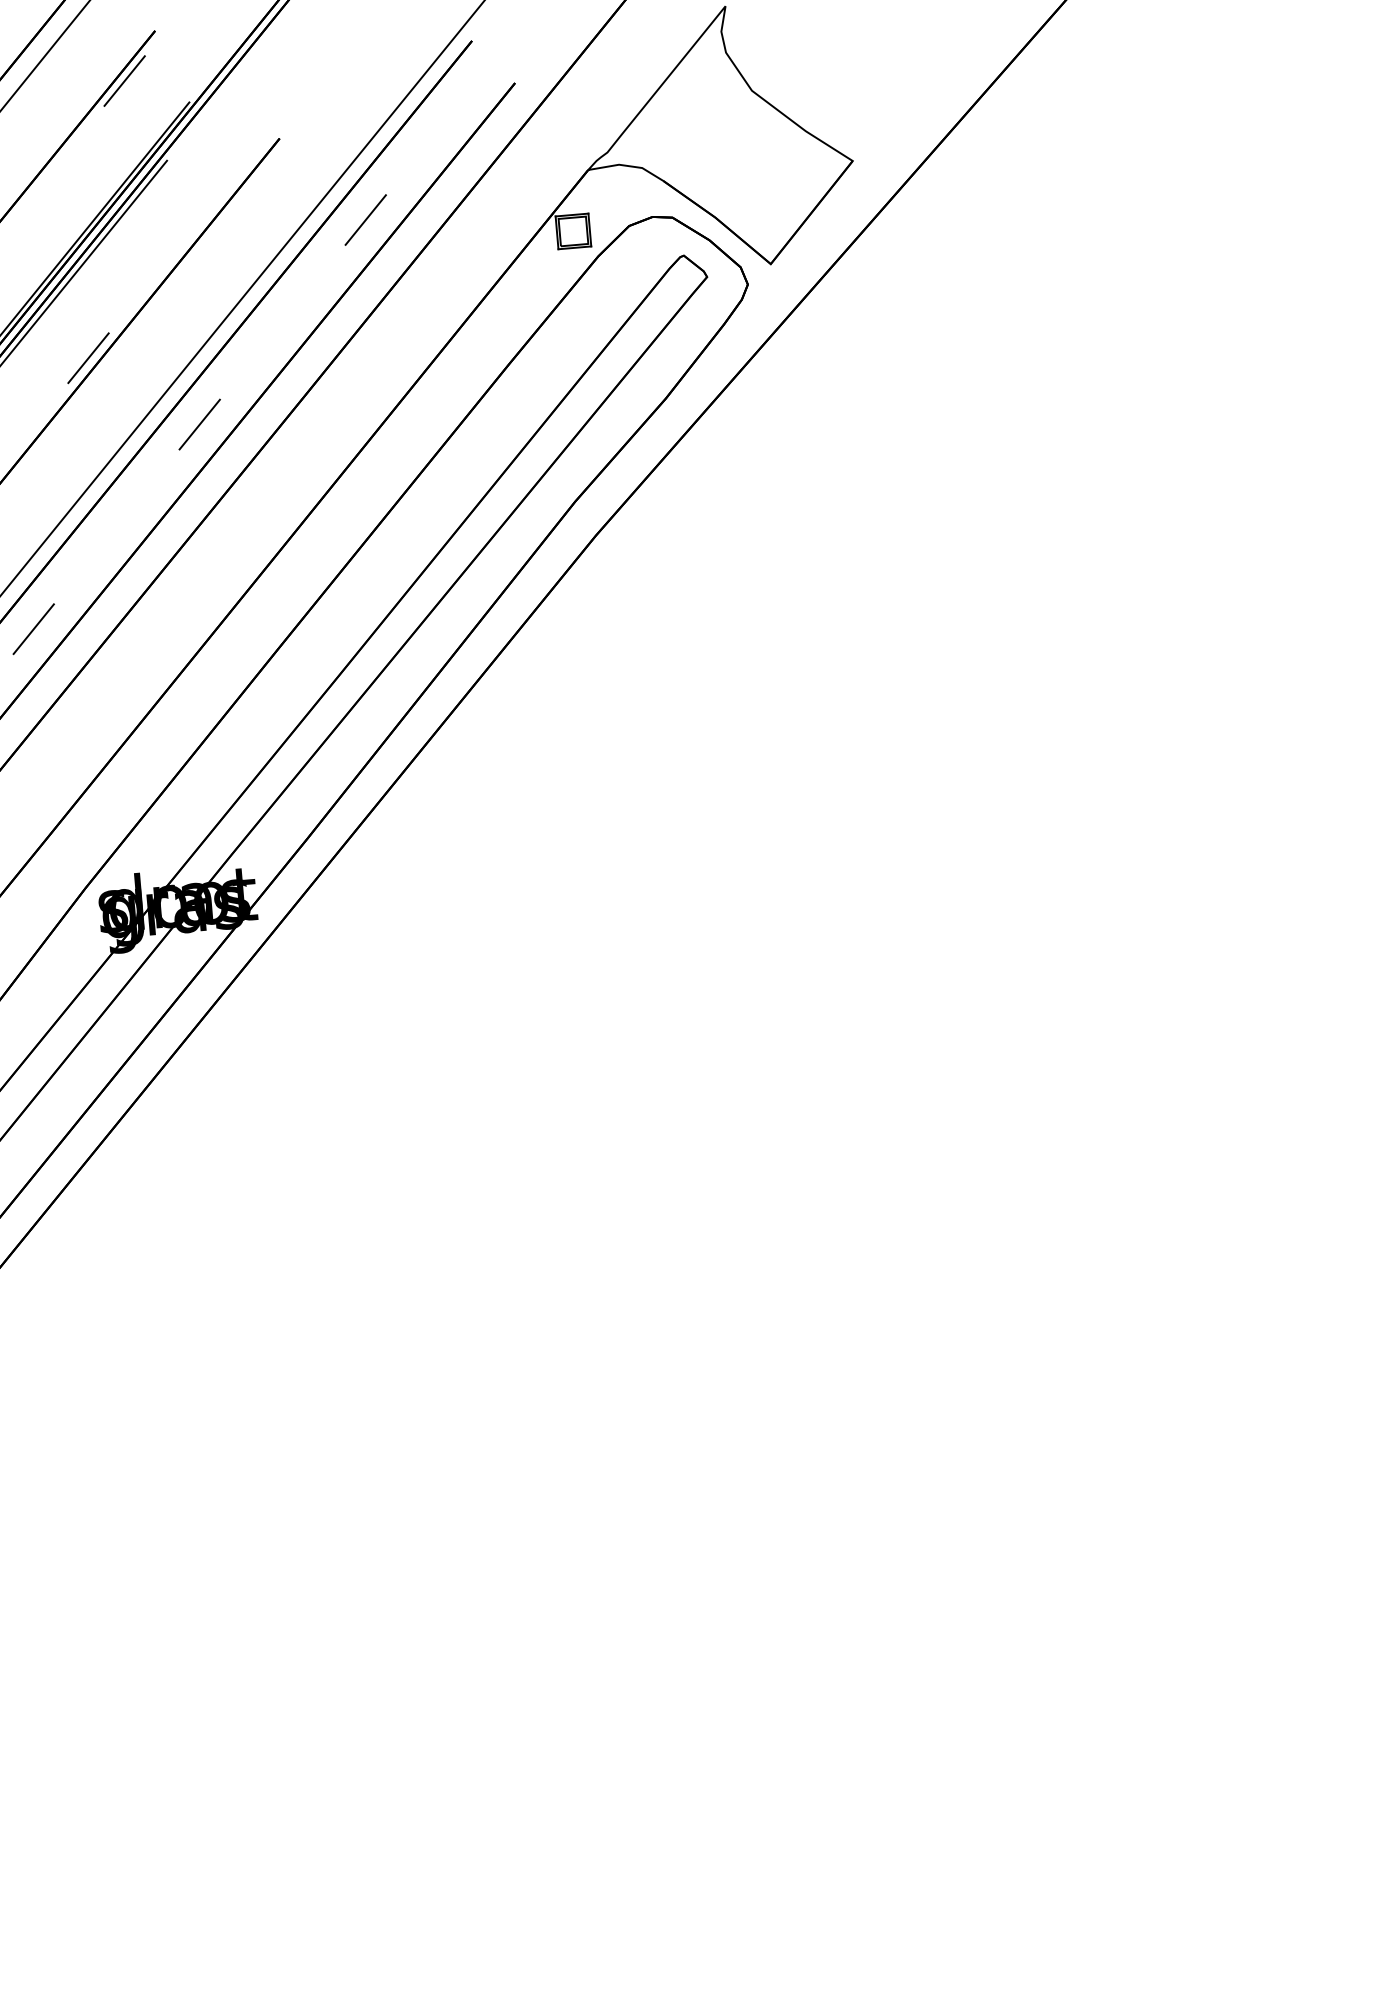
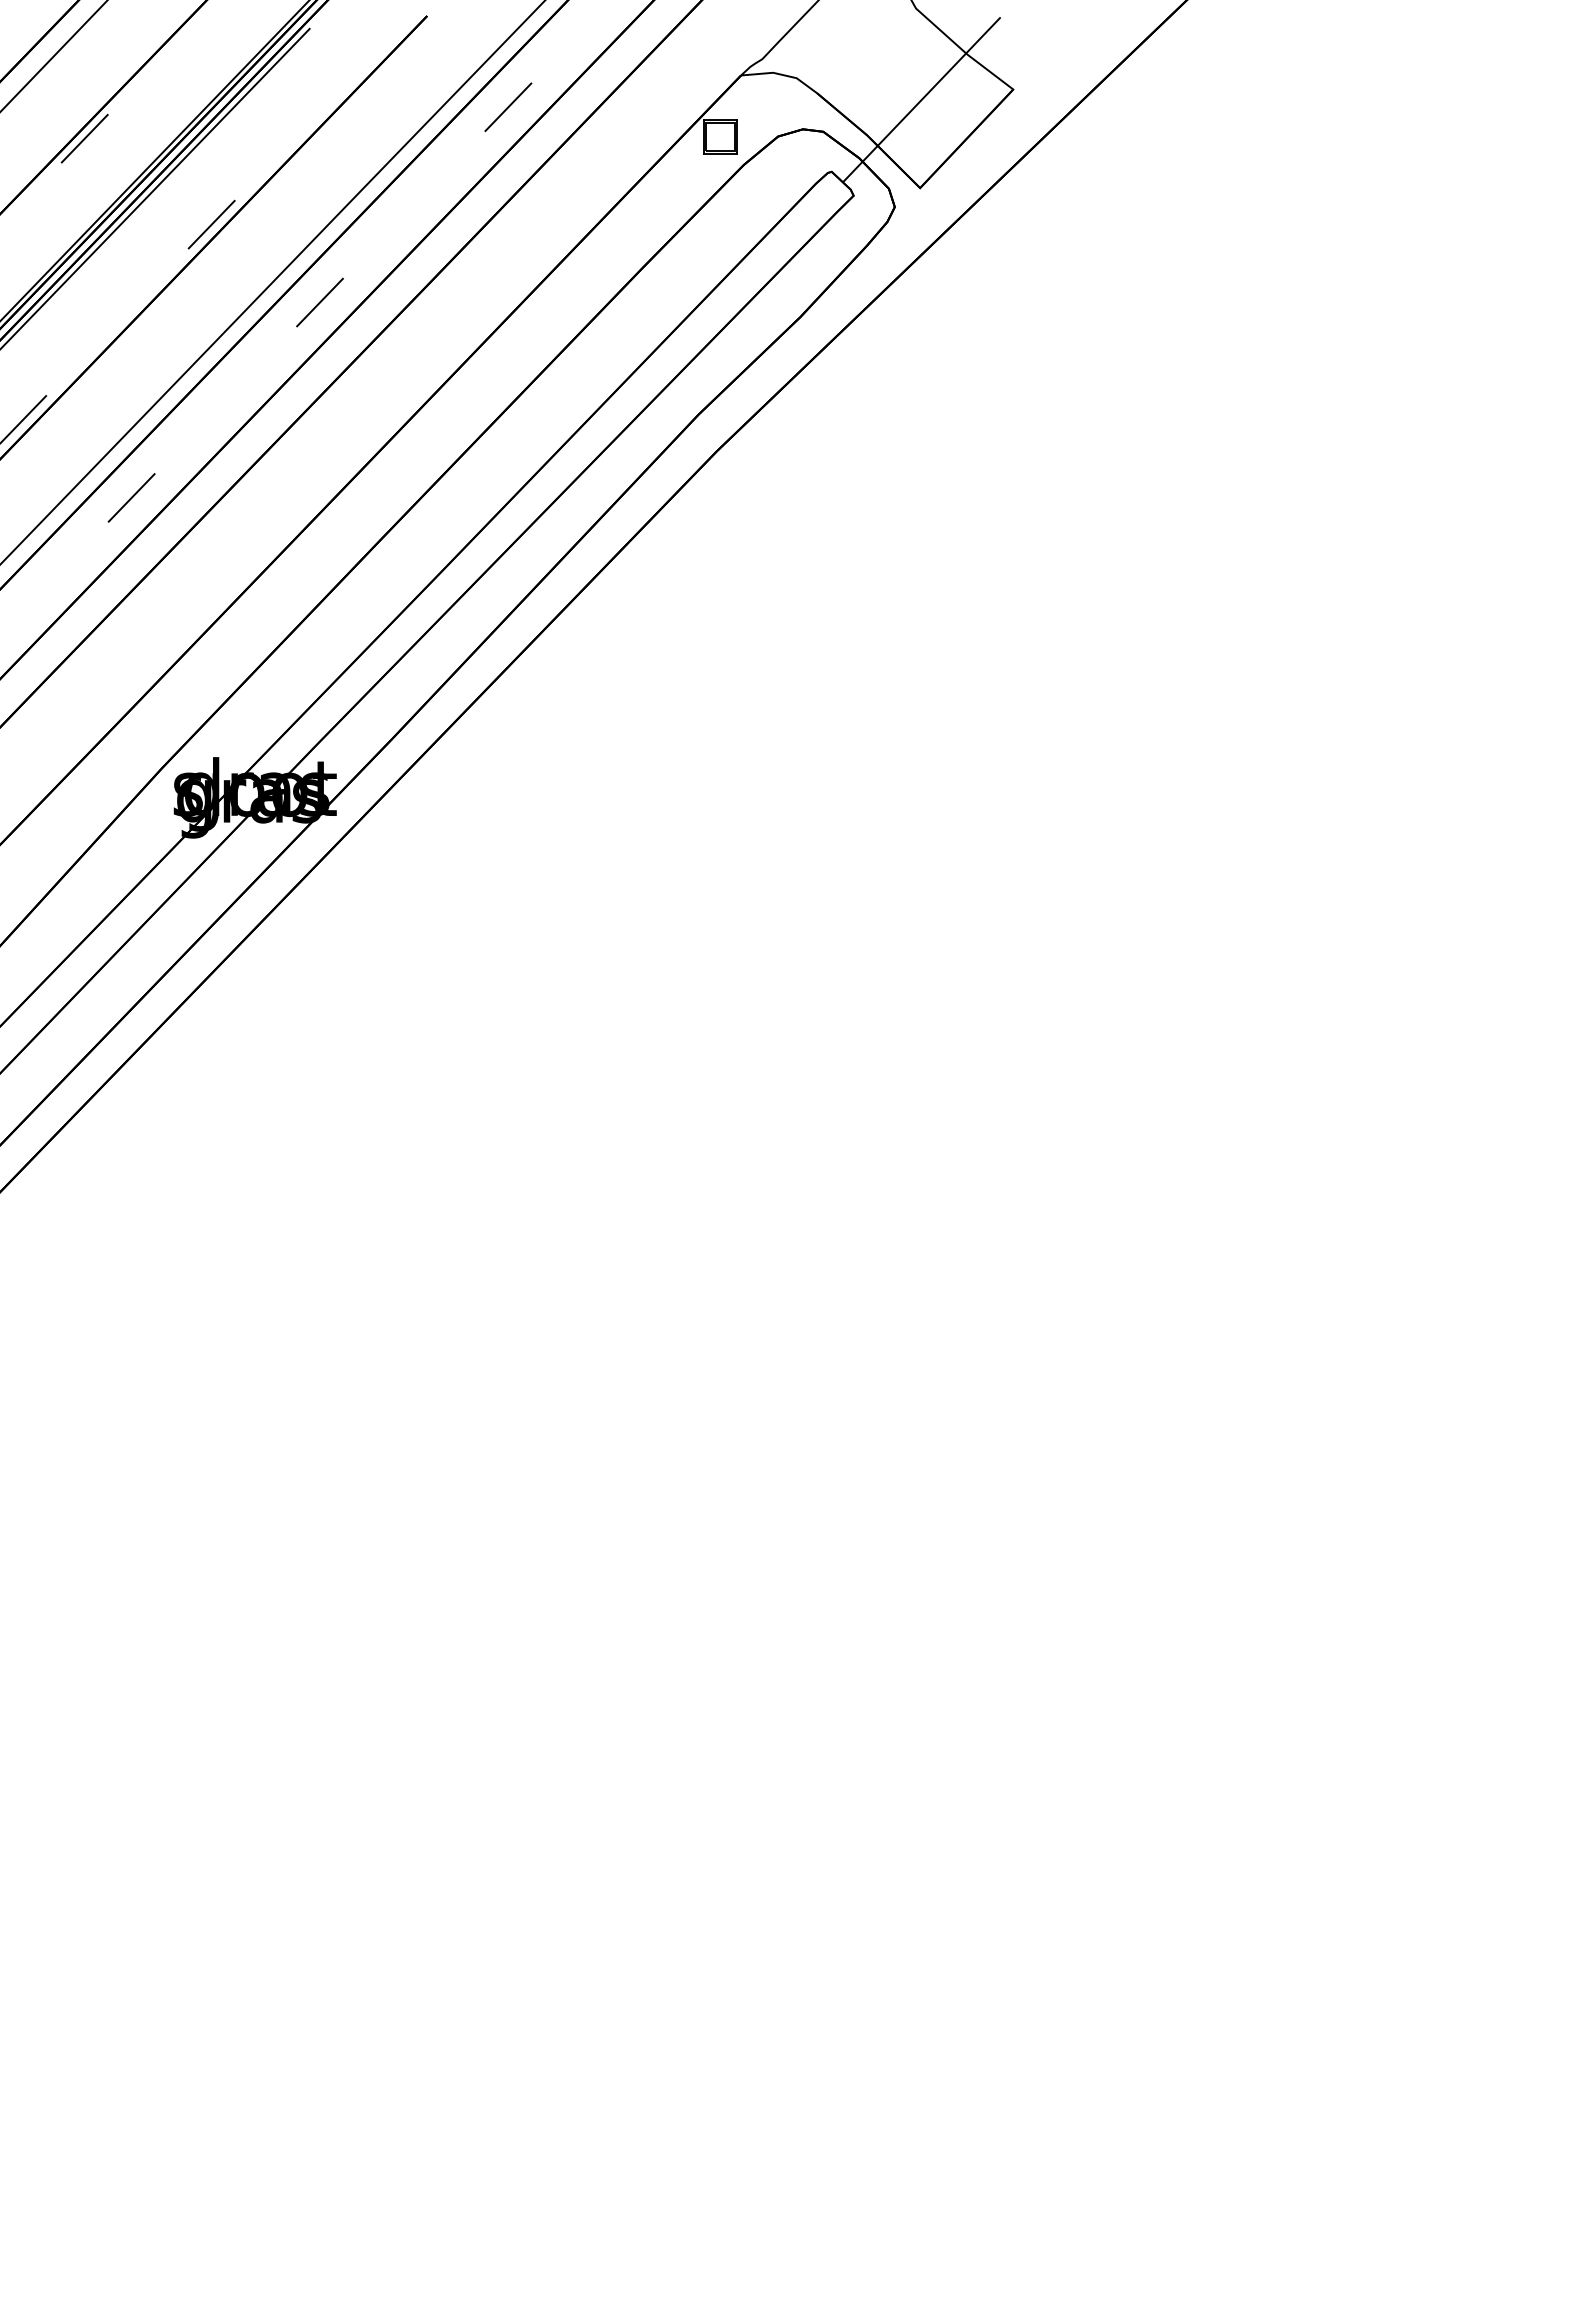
line: (764, 179) -> (921, 100), added

